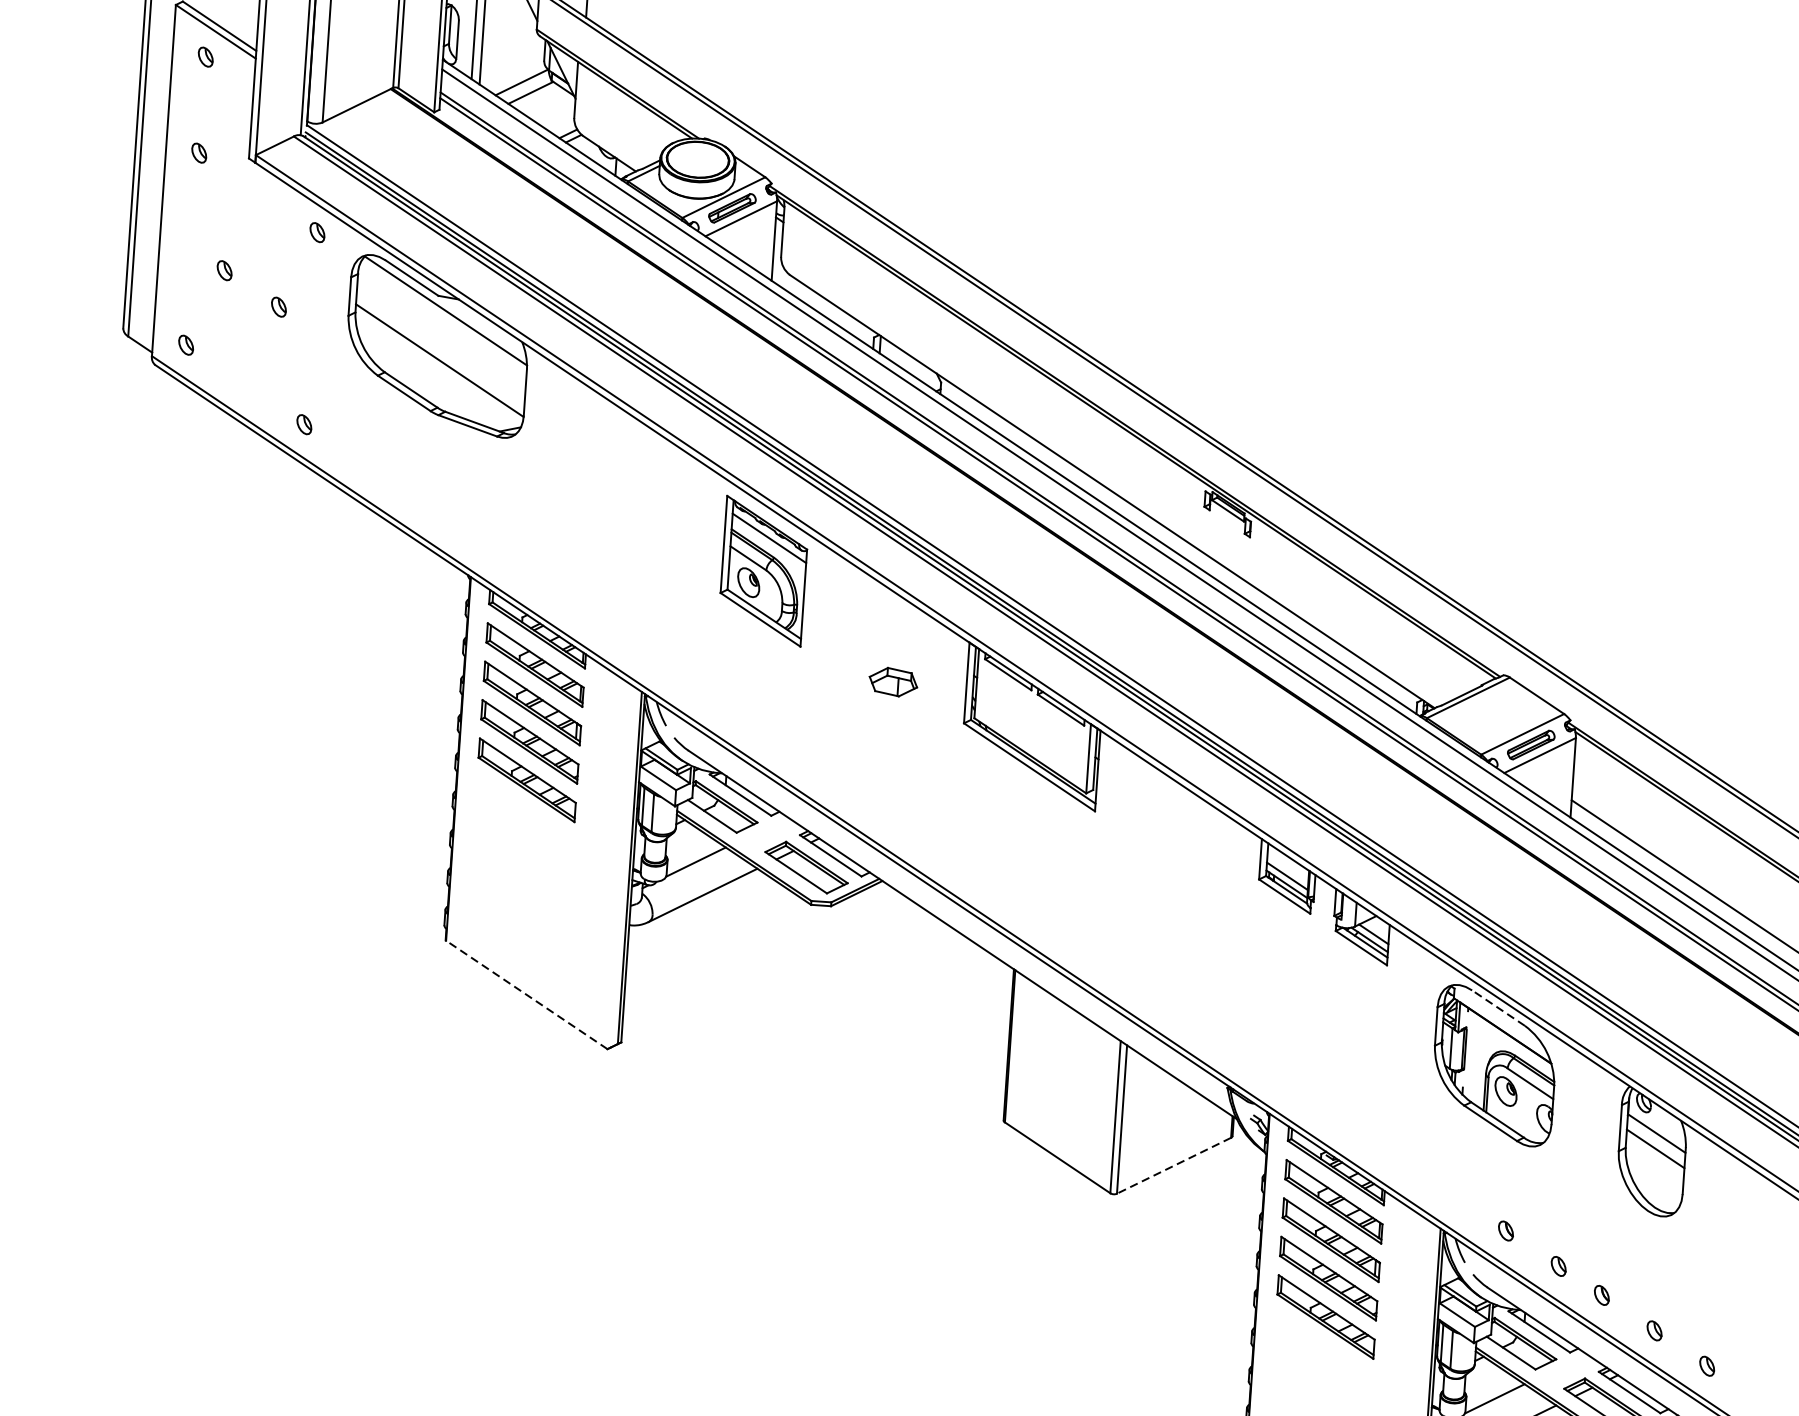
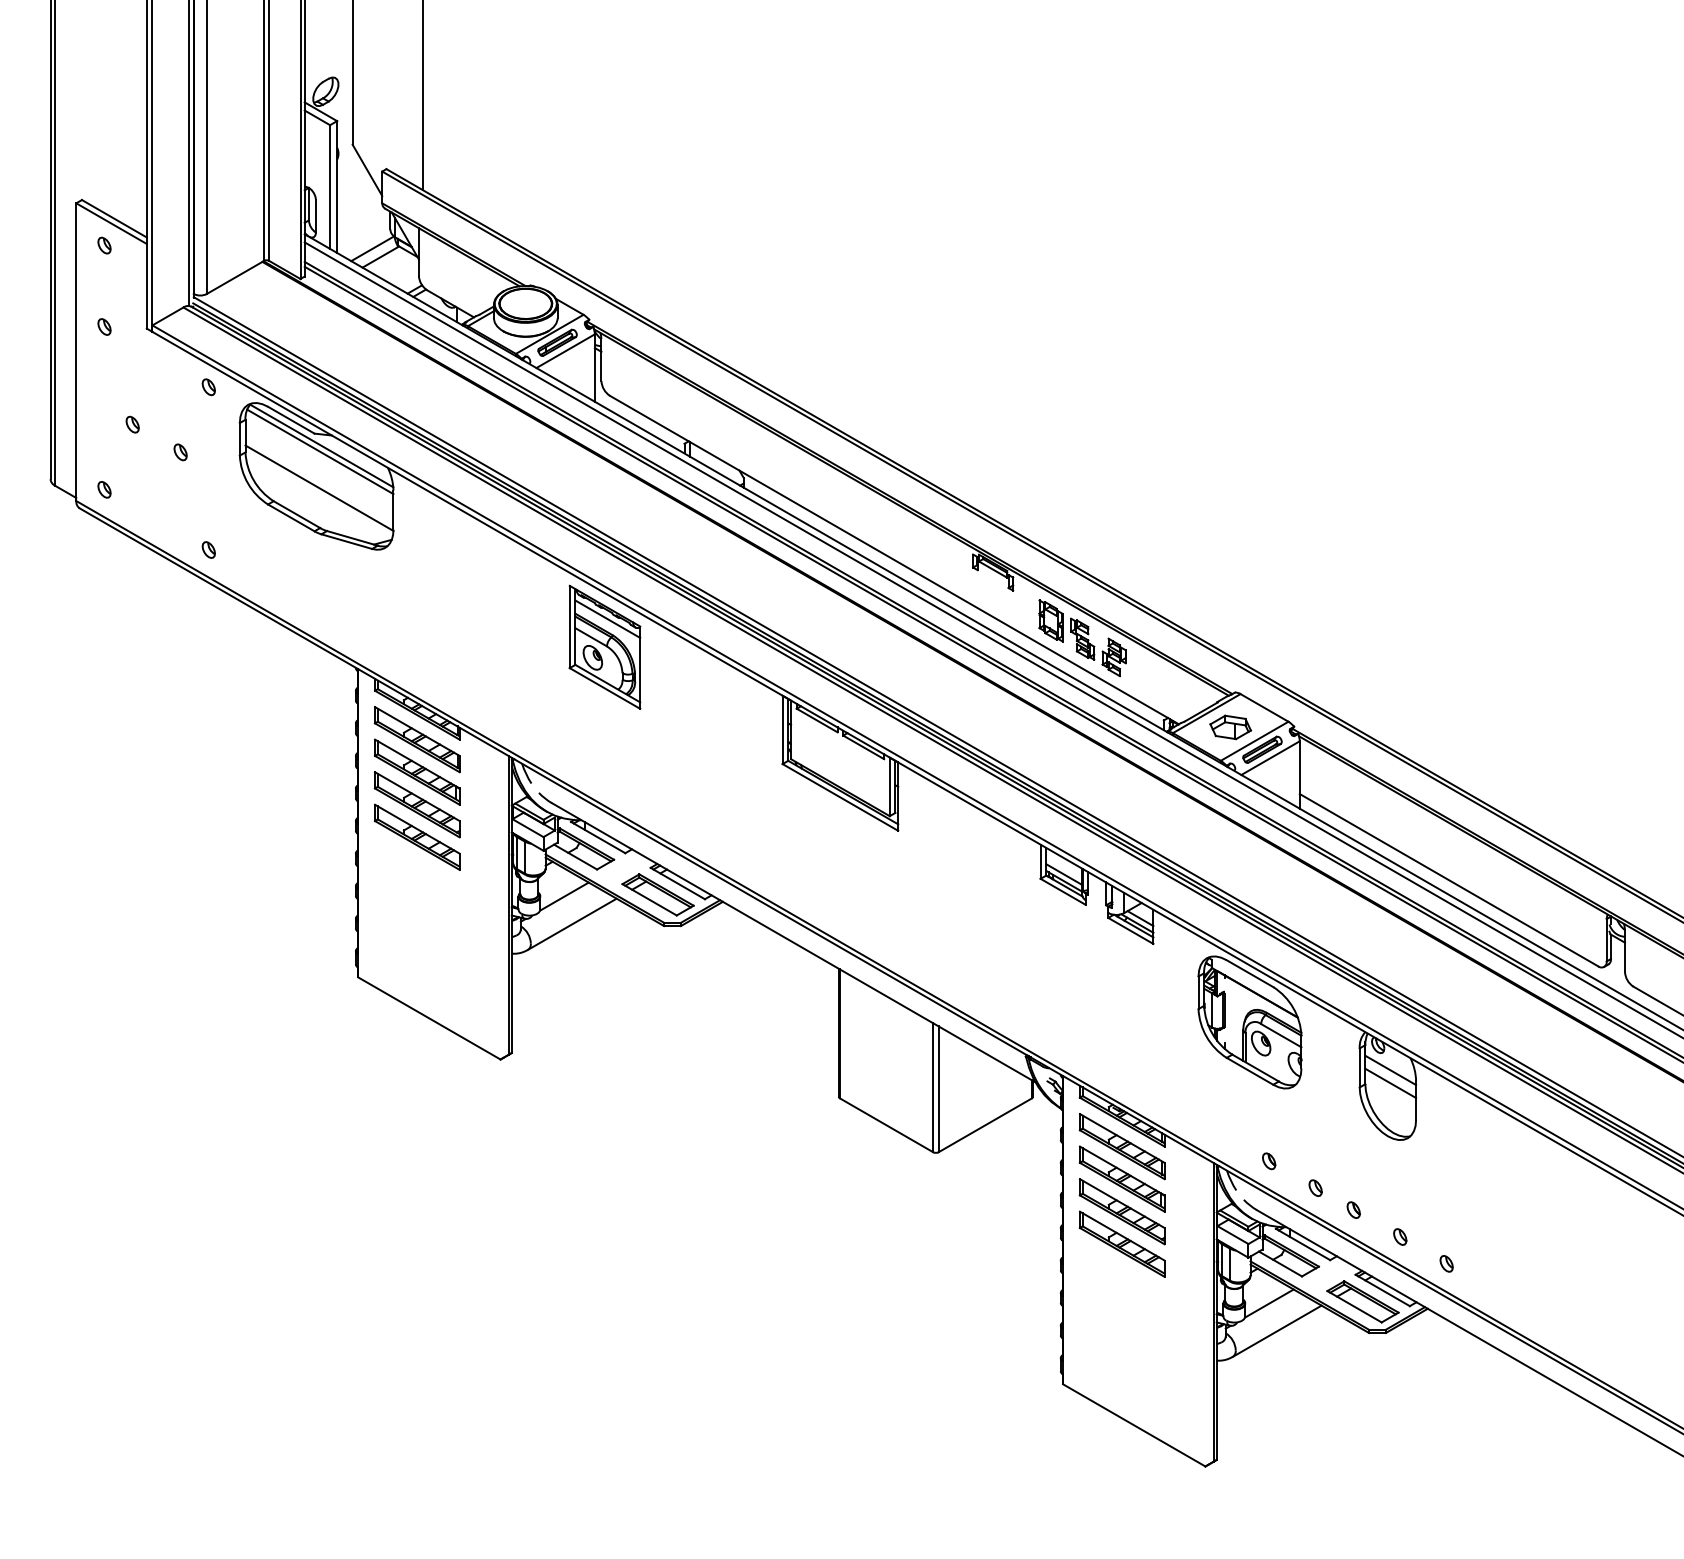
line: (444, 317) -> (320, 451), added
part: (1327, 599) -> (1082, 638), added
part: (893, 682) -> (1230, 727), moved
line: (525, 994) -> (428, 1018), dashed -> solid
line: (1499, 1007) -> (1250, 973), dashed -> solid
line: (1174, 1165) -> (985, 1125), dashed -> solid

